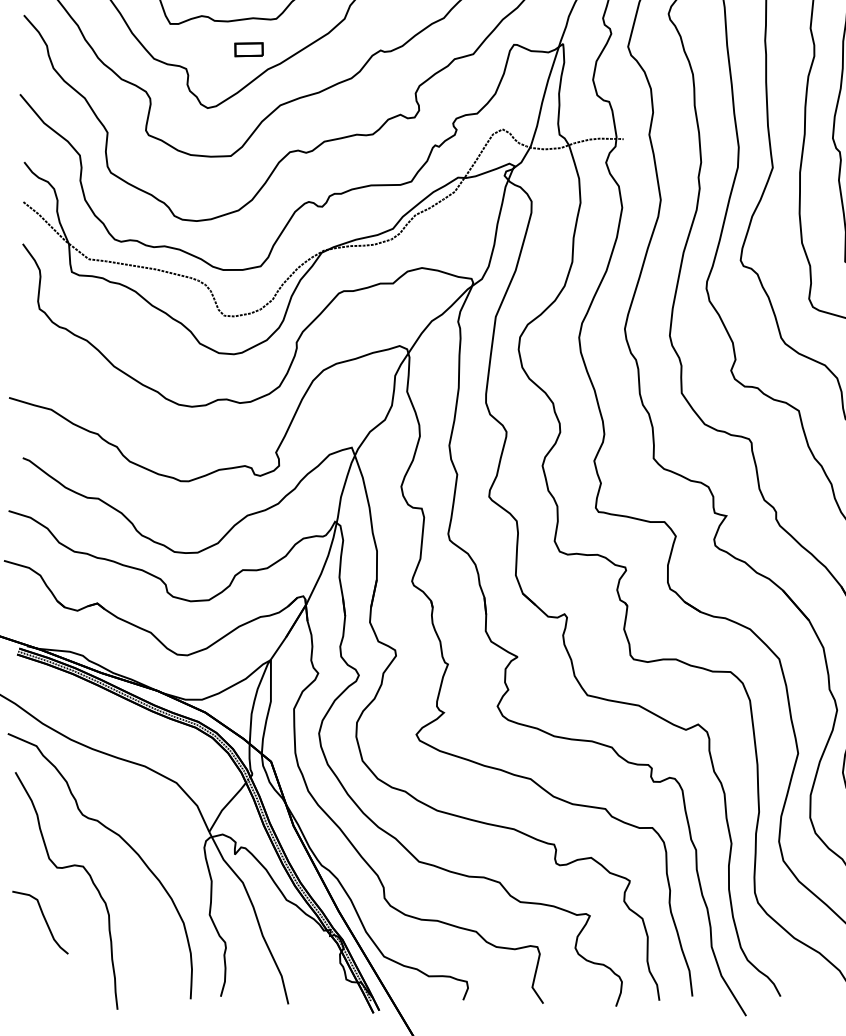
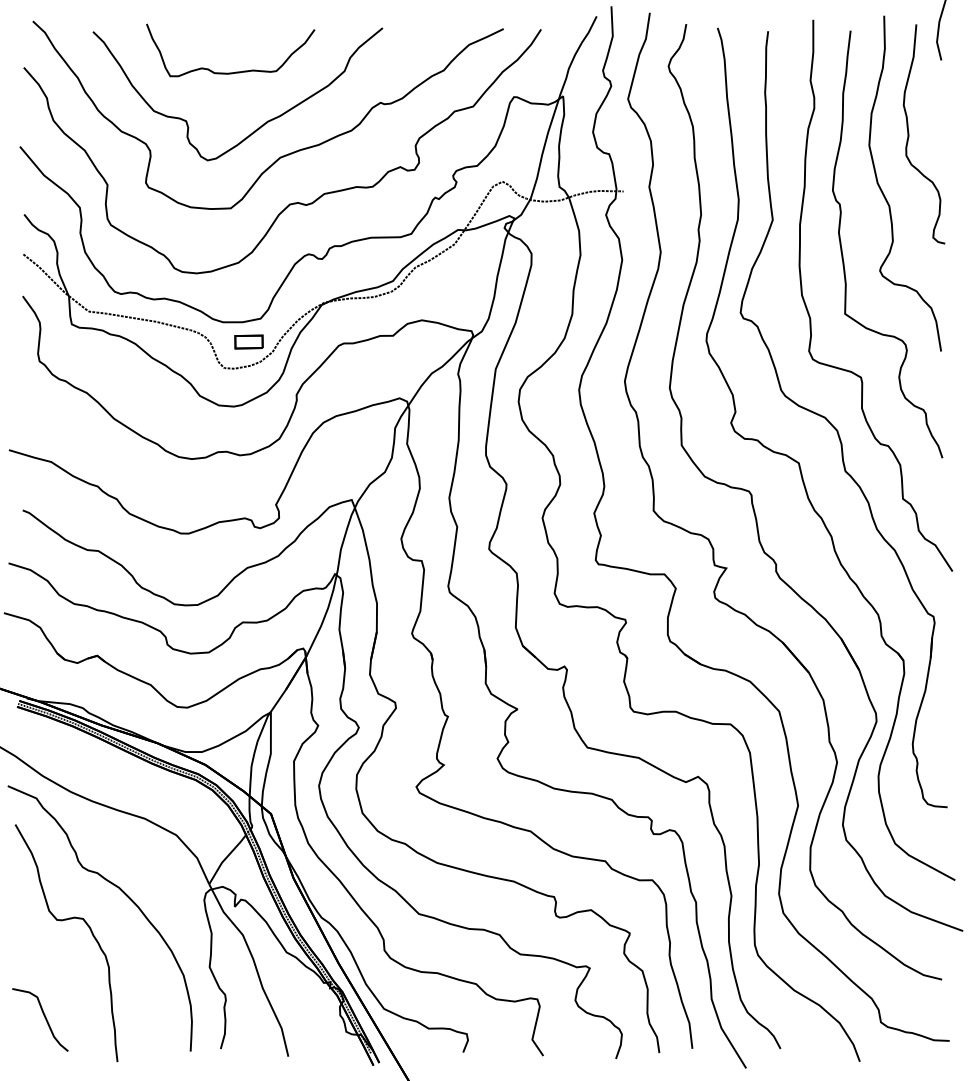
part: (248, 49) -> (248, 341), moved
curve: (44, 921) -> (44, 1018), moved

